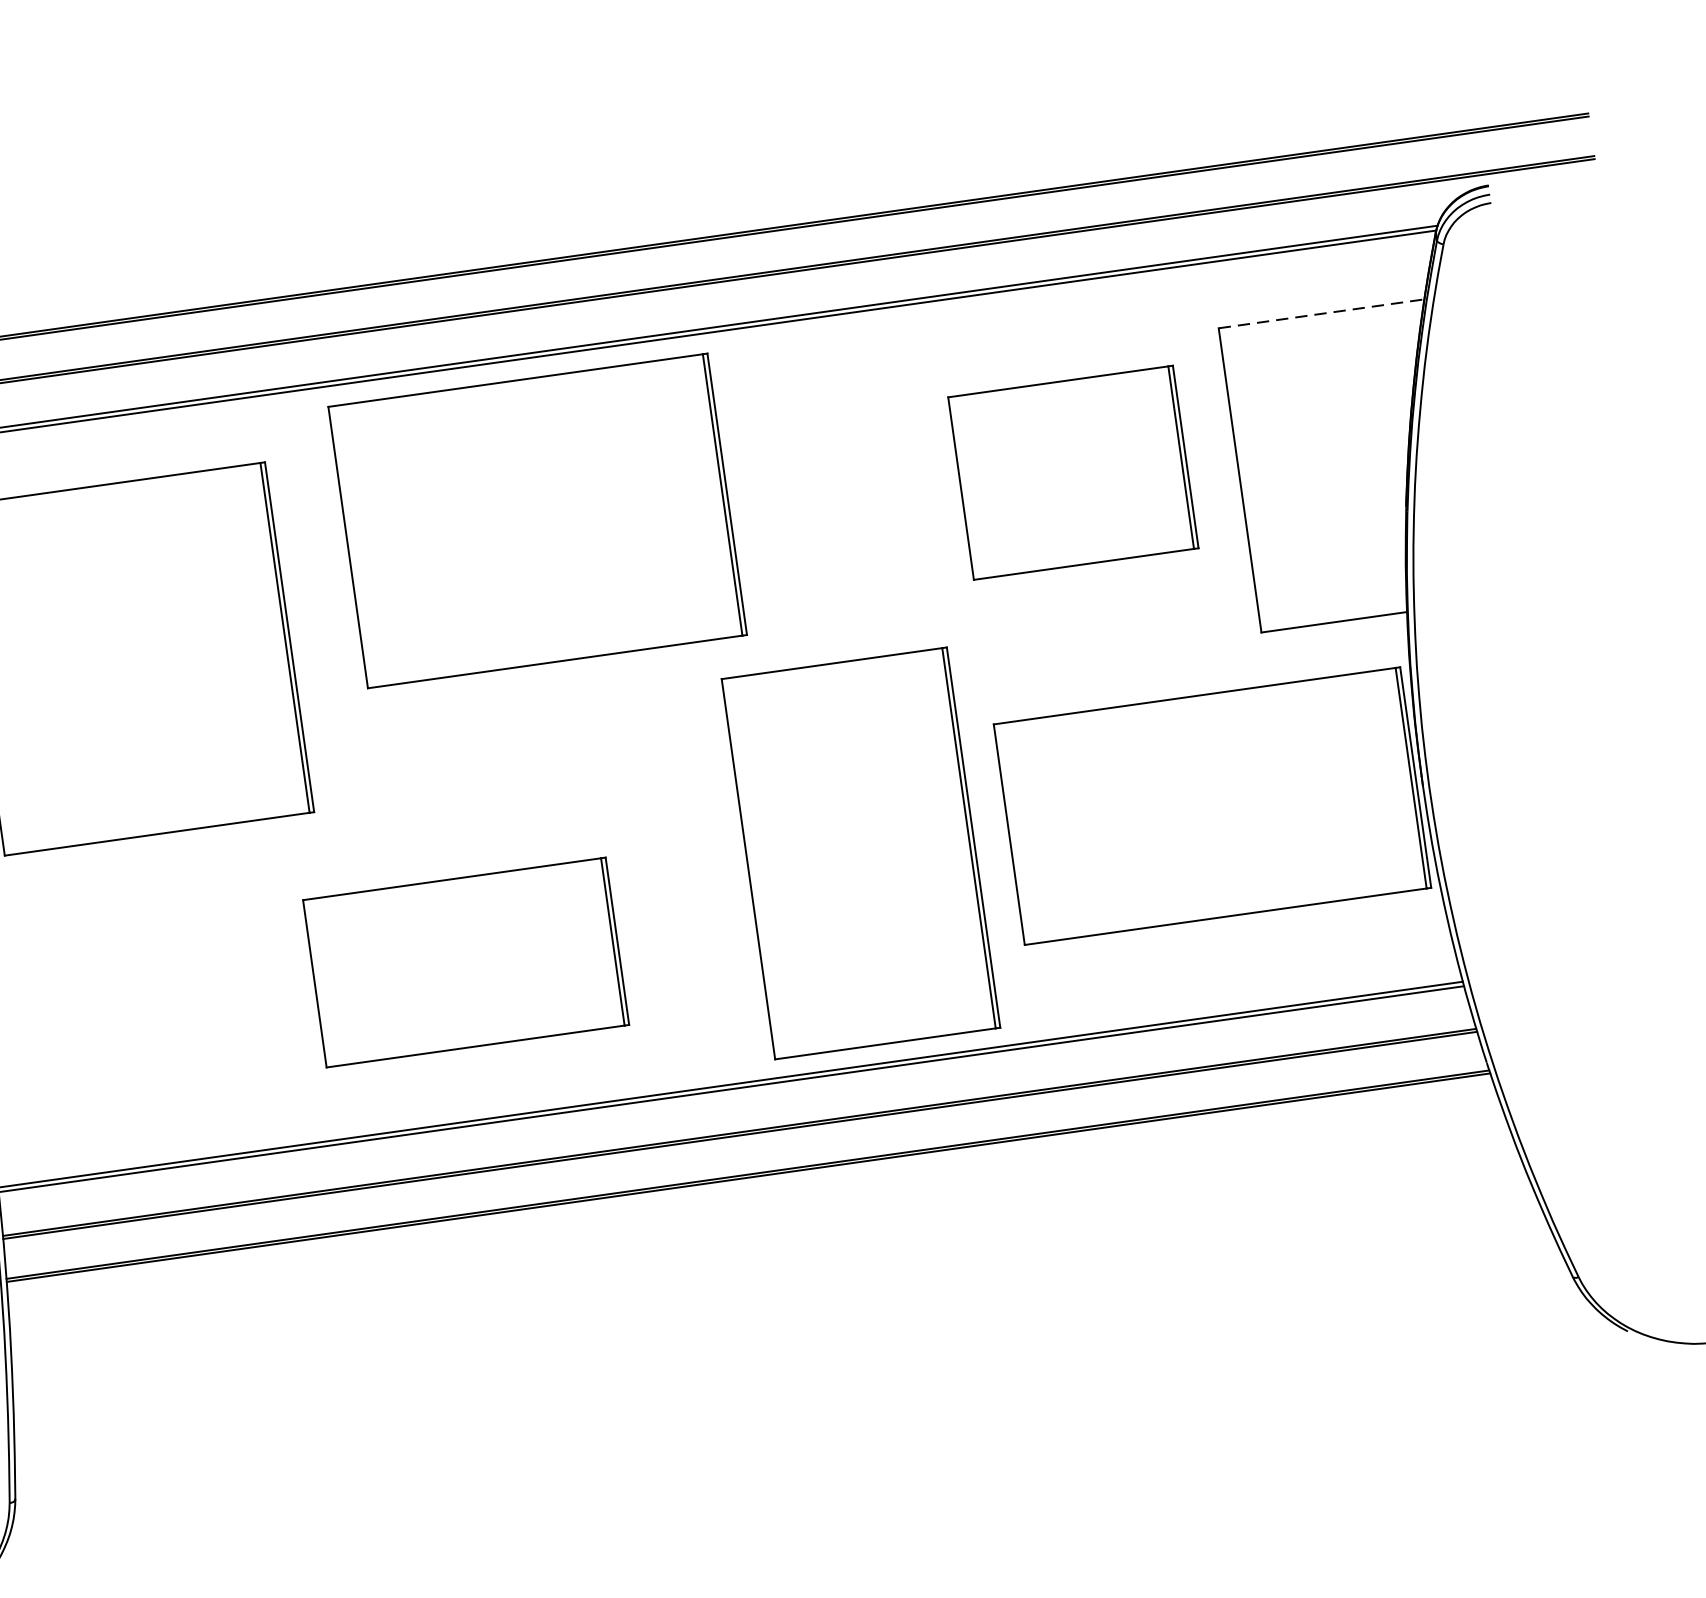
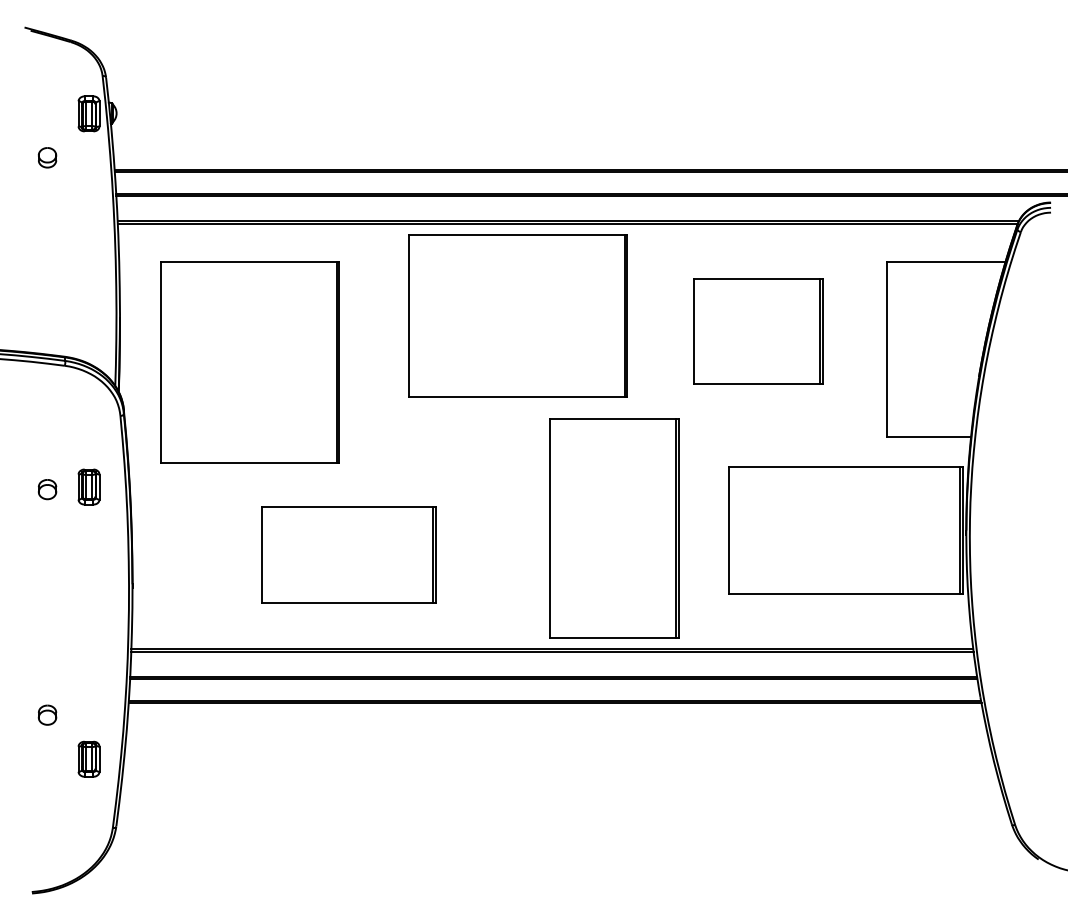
line: (1323, 313) -> (947, 261), dashed -> solid
part: (1074, 472) -> (758, 331), moved
part: (536, 519) -> (517, 315), moved
part: (861, 853) -> (614, 528), moved
part: (465, 962) -> (348, 554), moved

